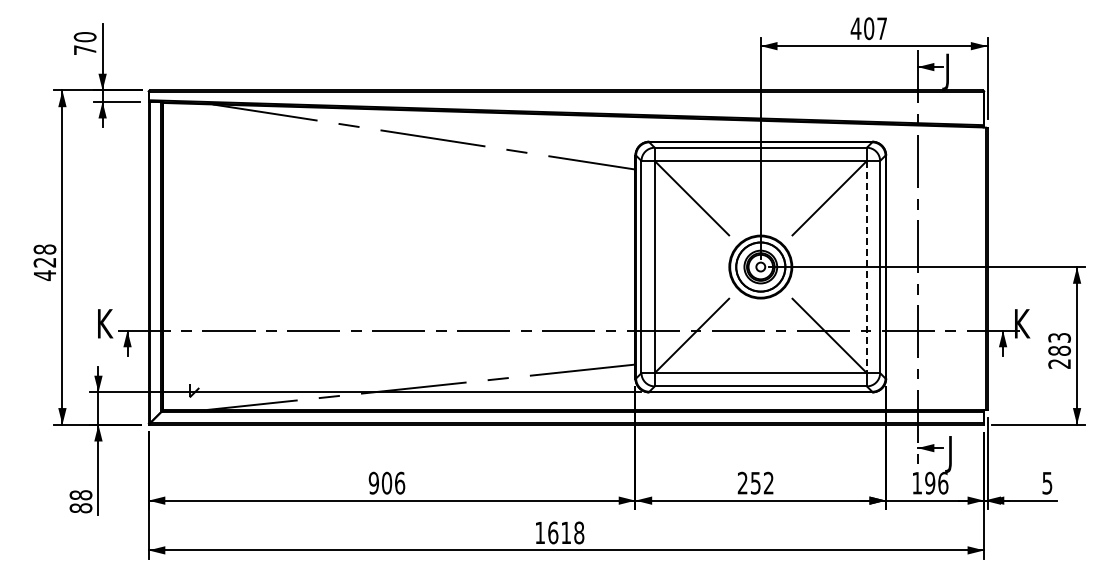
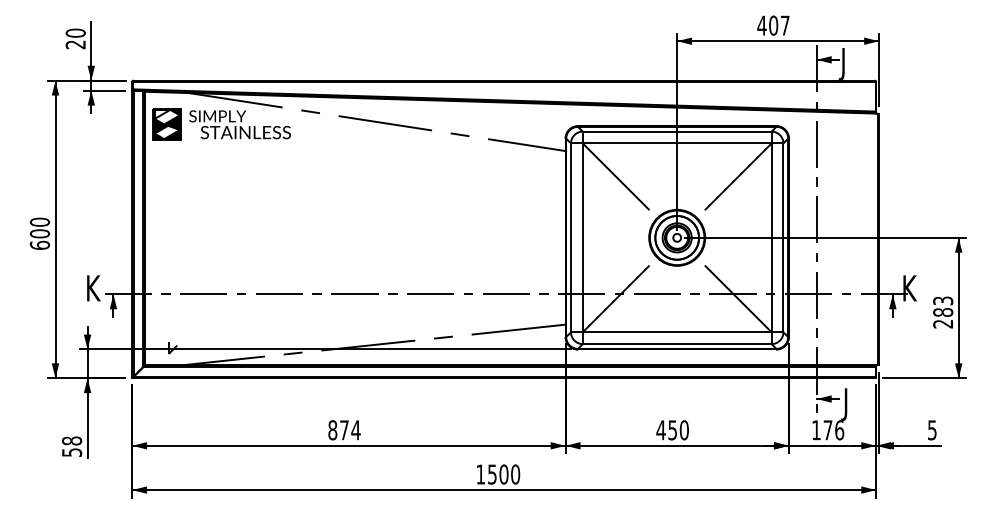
text: (84, 50) -> (75, 45), 70 -> 20
part: (248, 139) -> (221, 124), added
text: (44, 262) -> (39, 233), 428 -> 600
line: (866, 267) -> (771, 238), dashed -> solid
text: (386, 482) -> (343, 429), 906 -> 874
text: (755, 482) -> (672, 429), 252 -> 450
text: (930, 482) -> (828, 429), 196 -> 176
text: (80, 508) -> (71, 452), 88 -> 58
text: (566, 532) -> (504, 474), 1618 -> 1500

